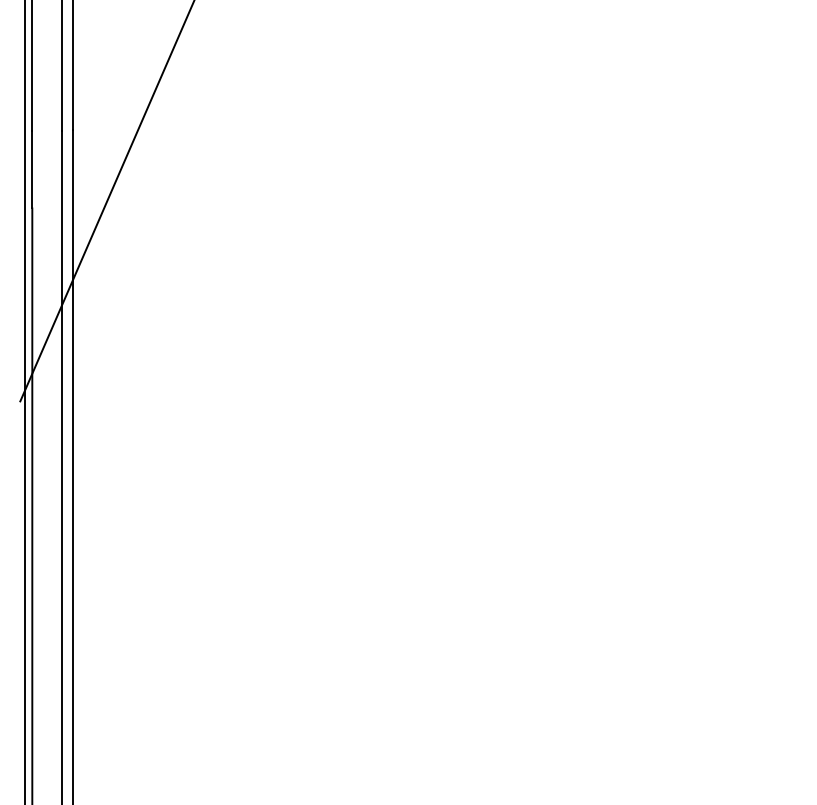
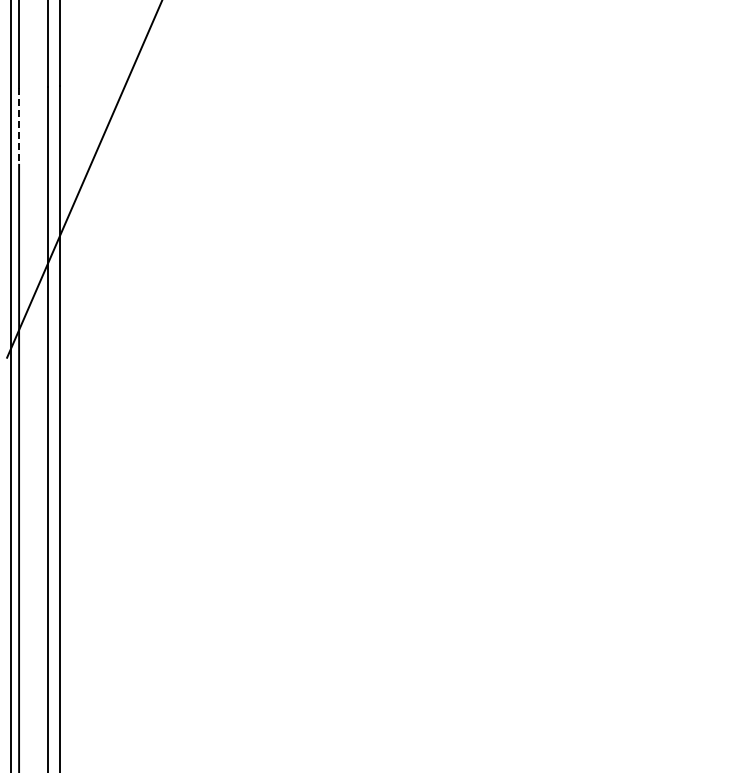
line: (32, 169) -> (19, 125), solid -> dashed

